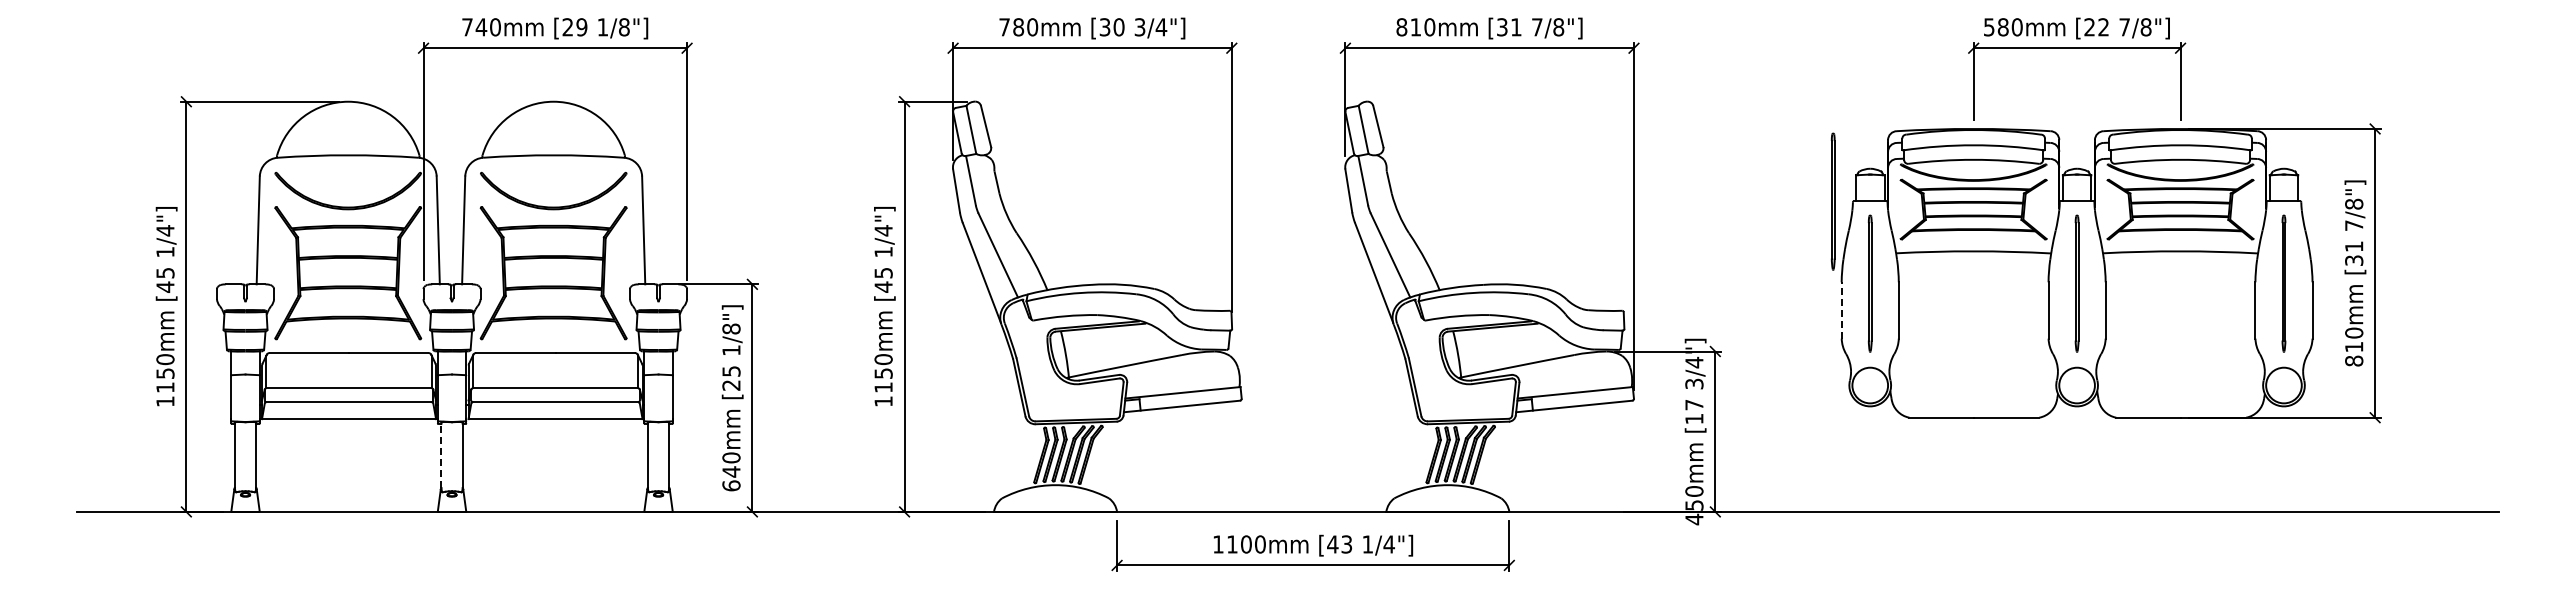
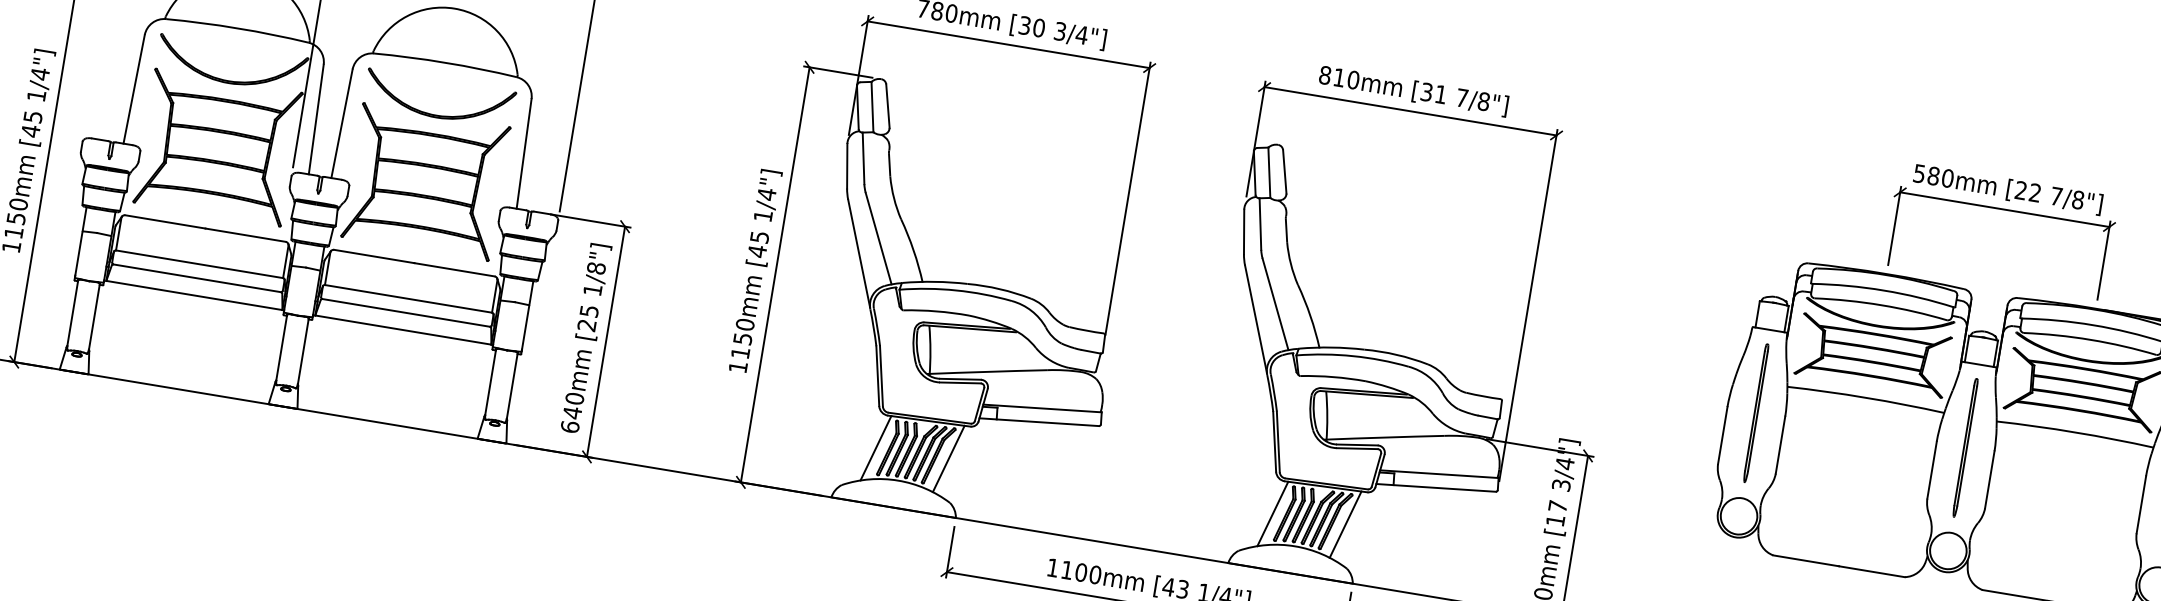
part: (1832, 201) -> (1731, 323), removed
line: (1841, 309) -> (1722, 434), dashed -> solid
line: (441, 455) -> (281, 347), dashed -> solid
line: (1100, 455) -> (948, 458), added
line: (1493, 455) -> (1346, 523), added
line: (1028, 457) -> (875, 448), added
line: (1421, 457) -> (1273, 513), added

